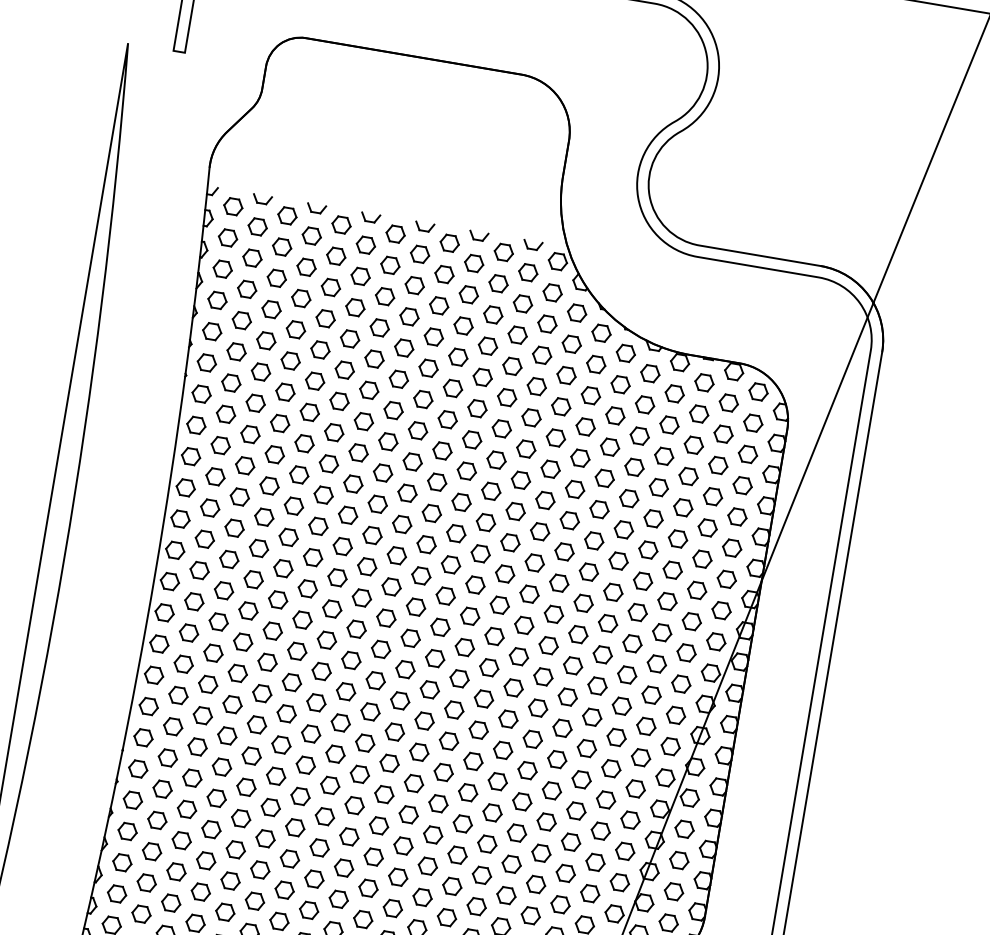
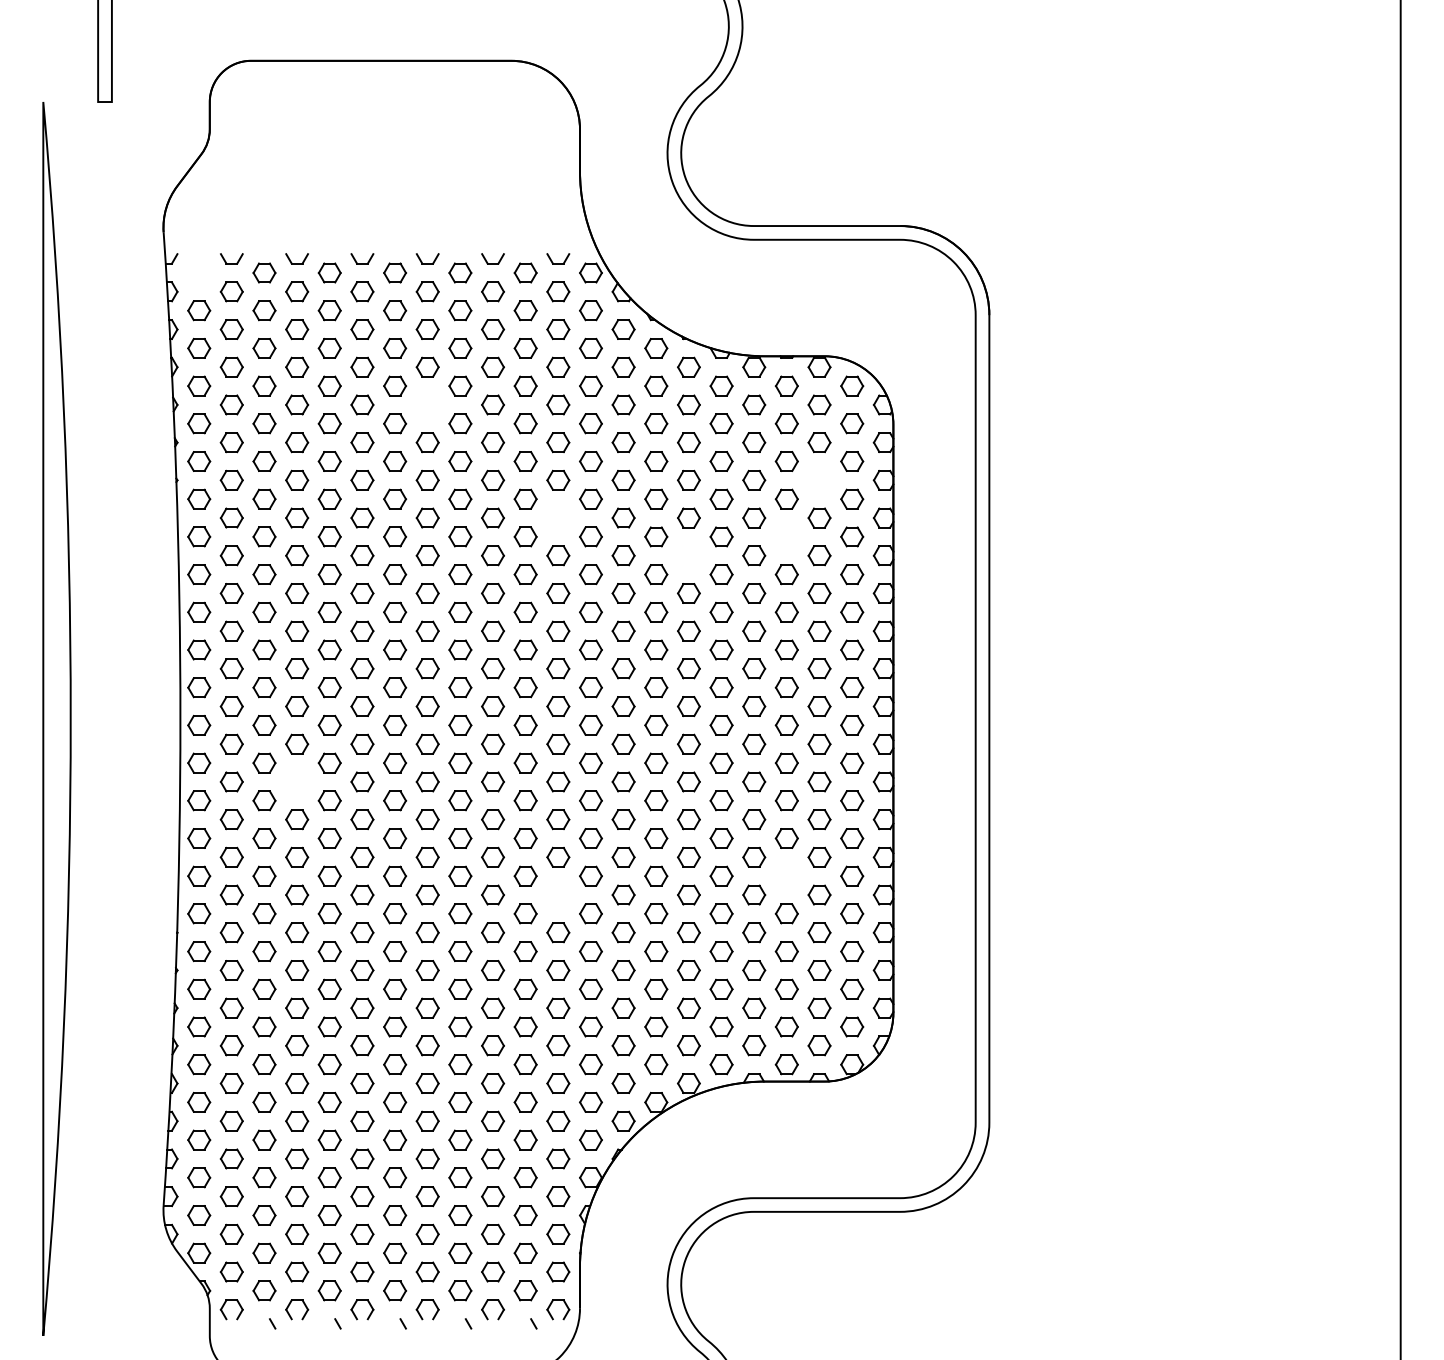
part: (233, 206) -> (199, 272), removed
part: (404, 347) -> (427, 404), removed
part: (496, 459) -> (558, 517), removed
part: (718, 465) -> (819, 480), removed
part: (683, 507) -> (786, 536), removed
part: (599, 509) -> (688, 555), removed
part: (243, 641) -> (297, 781), removed
part: (443, 772) -> (558, 894), removed
part: (635, 788) -> (786, 875), removed

